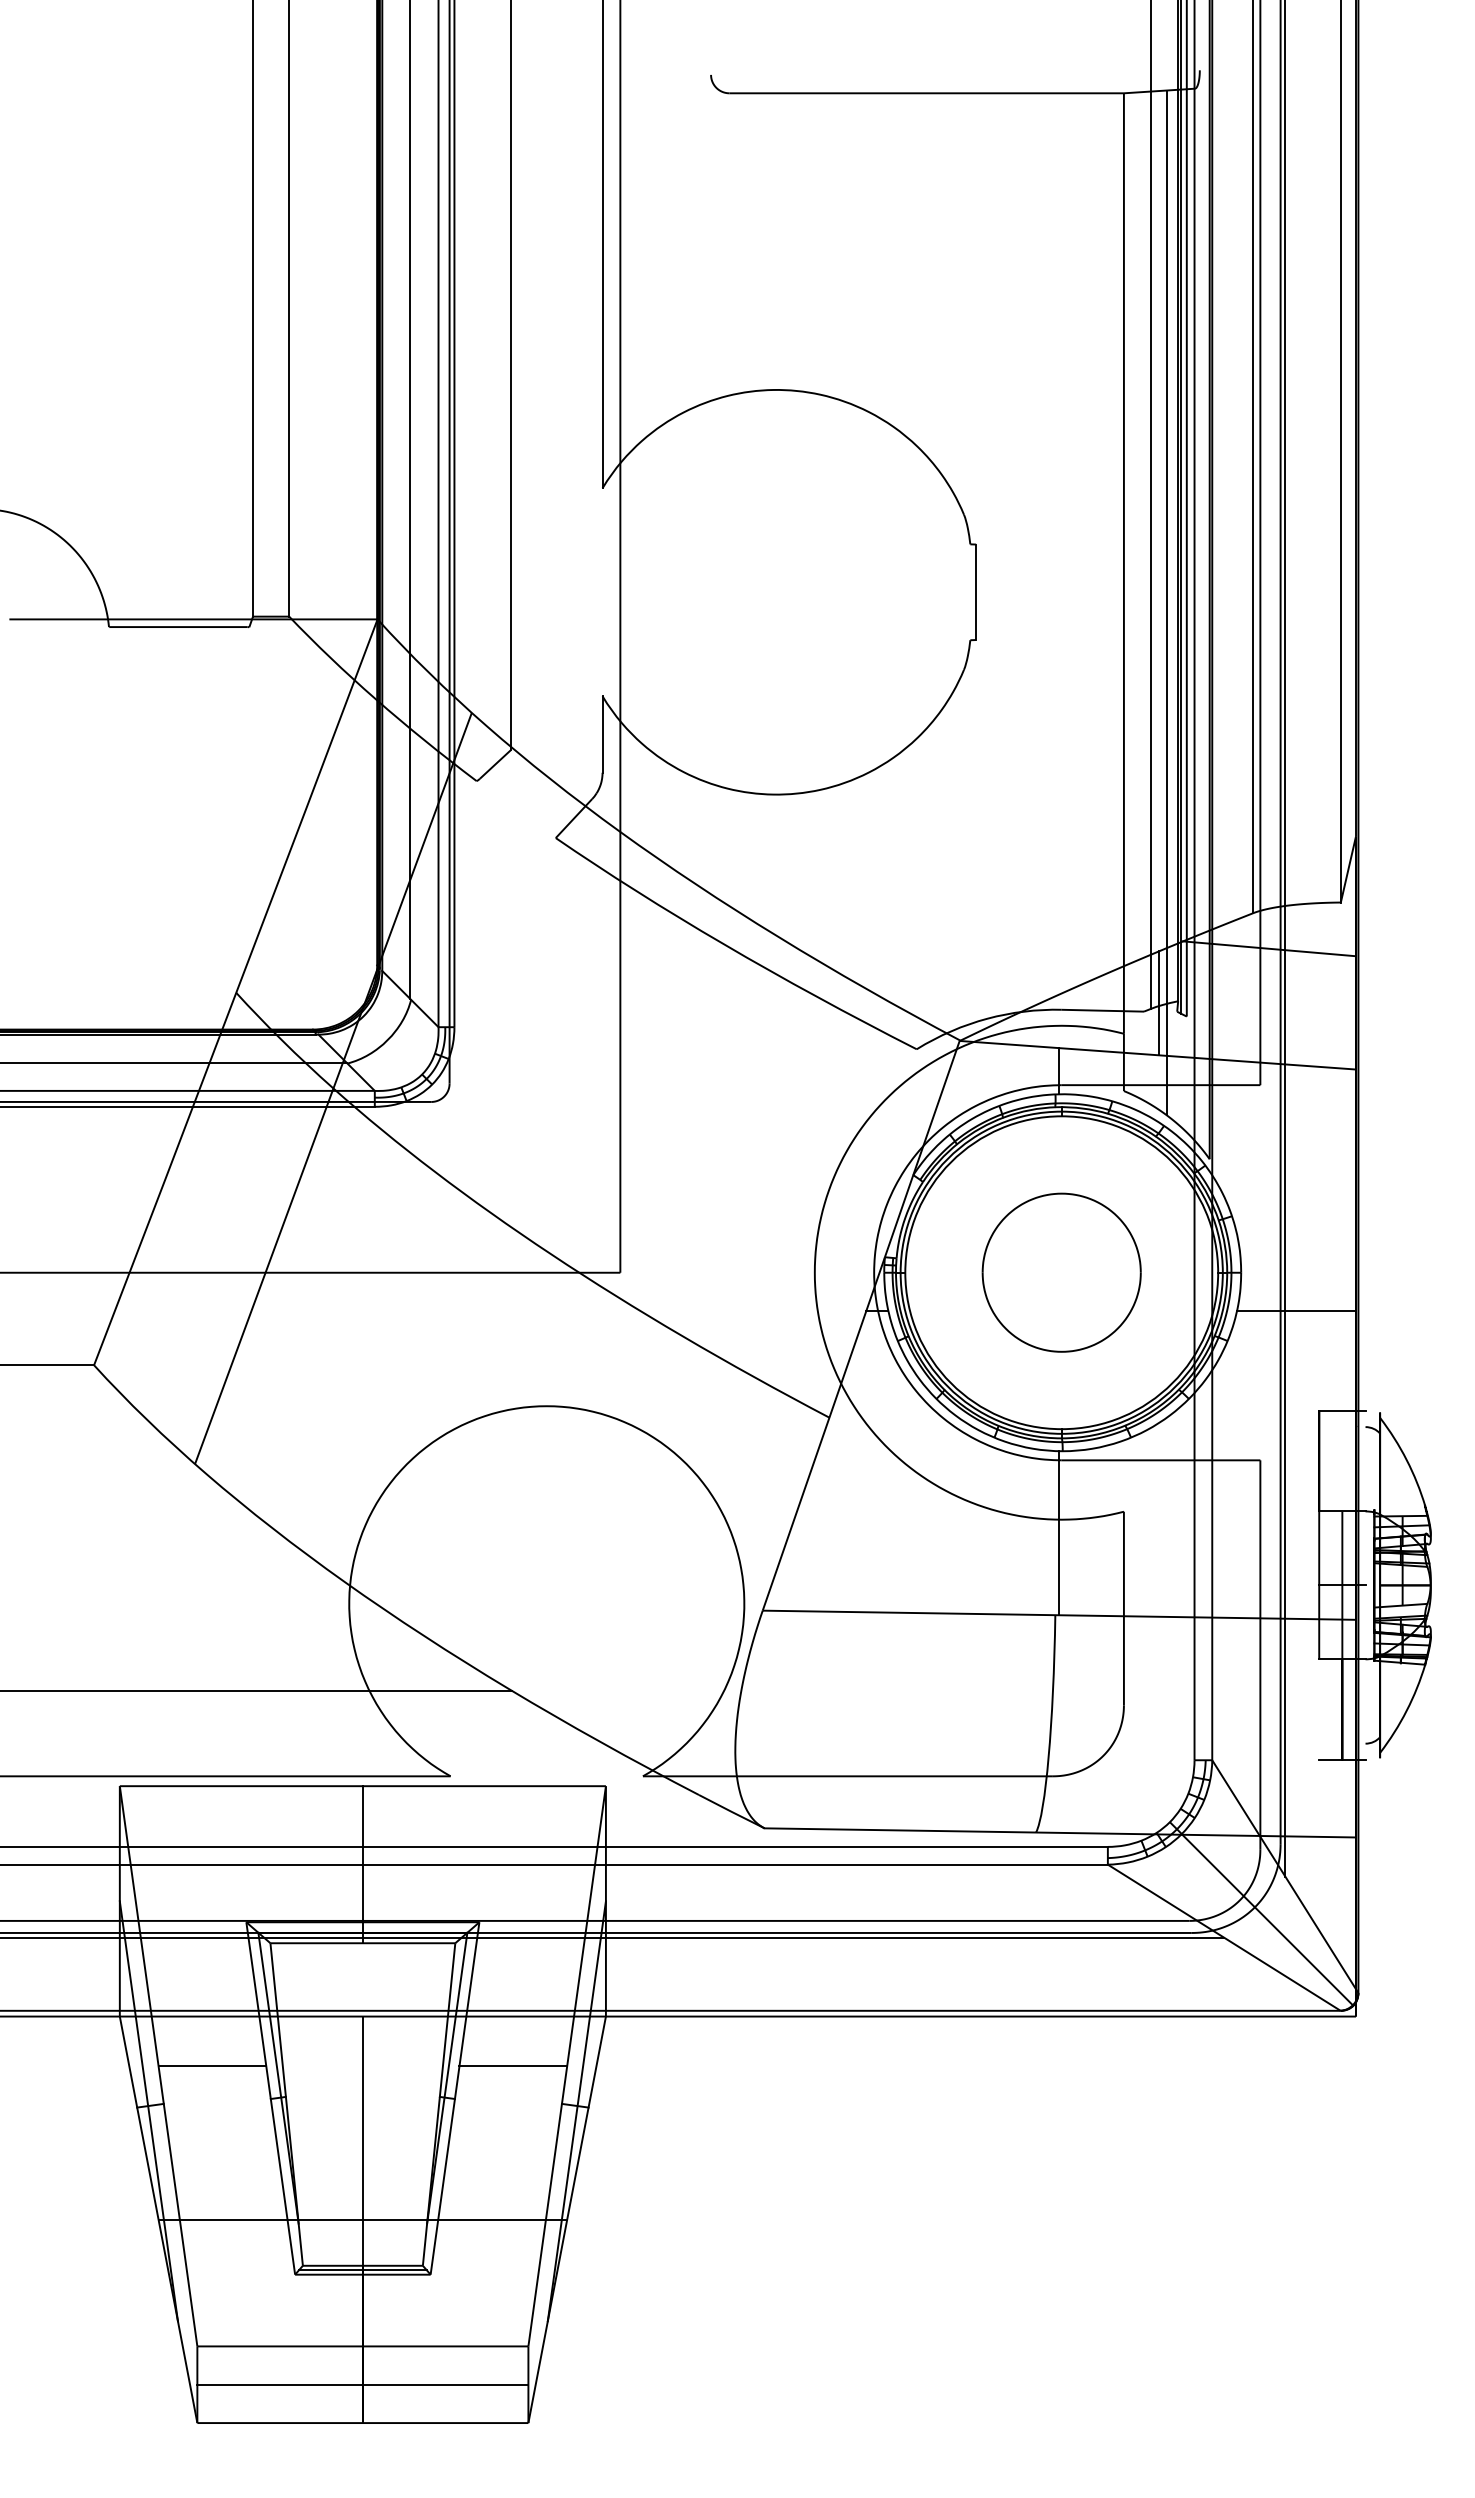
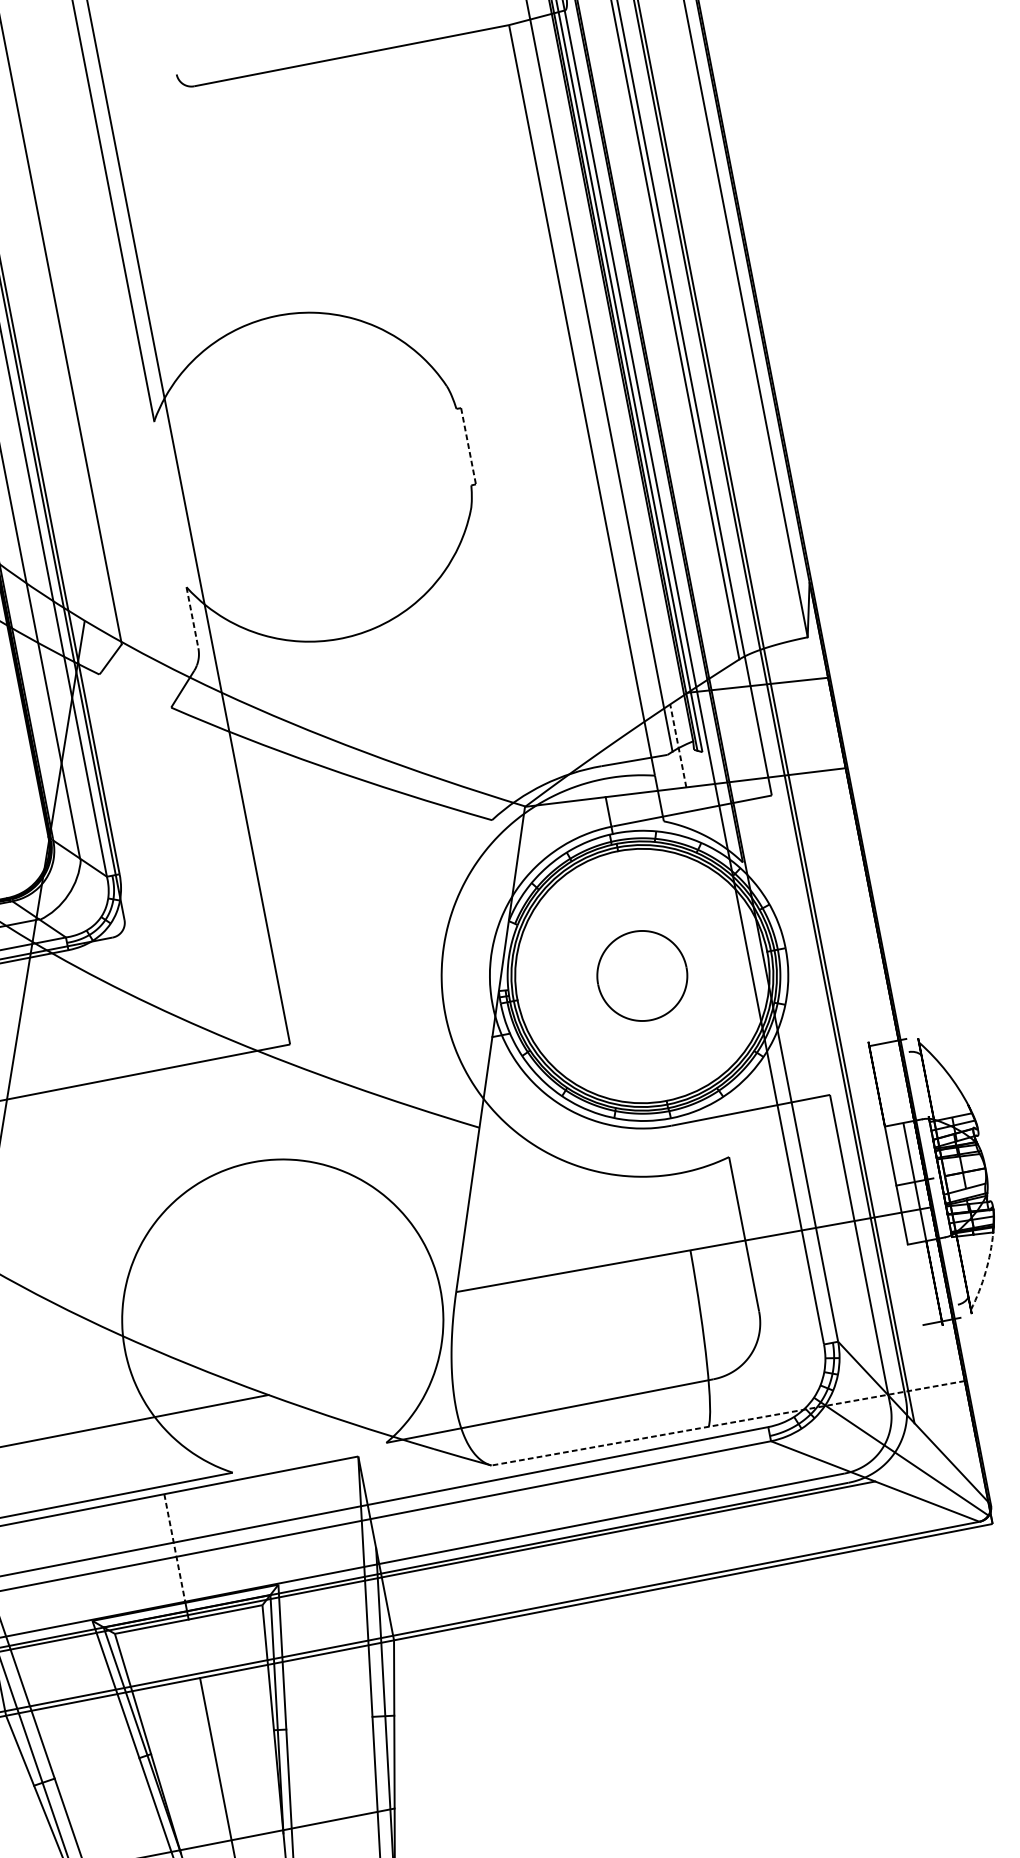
line: (976, 592) -> (468, 446), solid -> dashed
line: (1166, 602) -> (622, 424), removed
line: (602, 735) -> (192, 618), solid -> dashed
line: (1159, 1003) -> (678, 745), solid -> dashed
part: (1061, 1272) -> (642, 975), size x0.7
line: (1296, 1311) -> (835, 970), removed
line: (1059, 1533) -> (681, 1184), removed
arc: (1406, 1710) -> (985, 1271), solid -> dashed
line: (1060, 1832) -> (728, 1422), solid -> dashed
line: (362, 1854) -> (174, 1548), solid -> dashed
line: (212, 2066) -> (87, 1741), removed
line: (513, 2066) -> (328, 1694), removed

